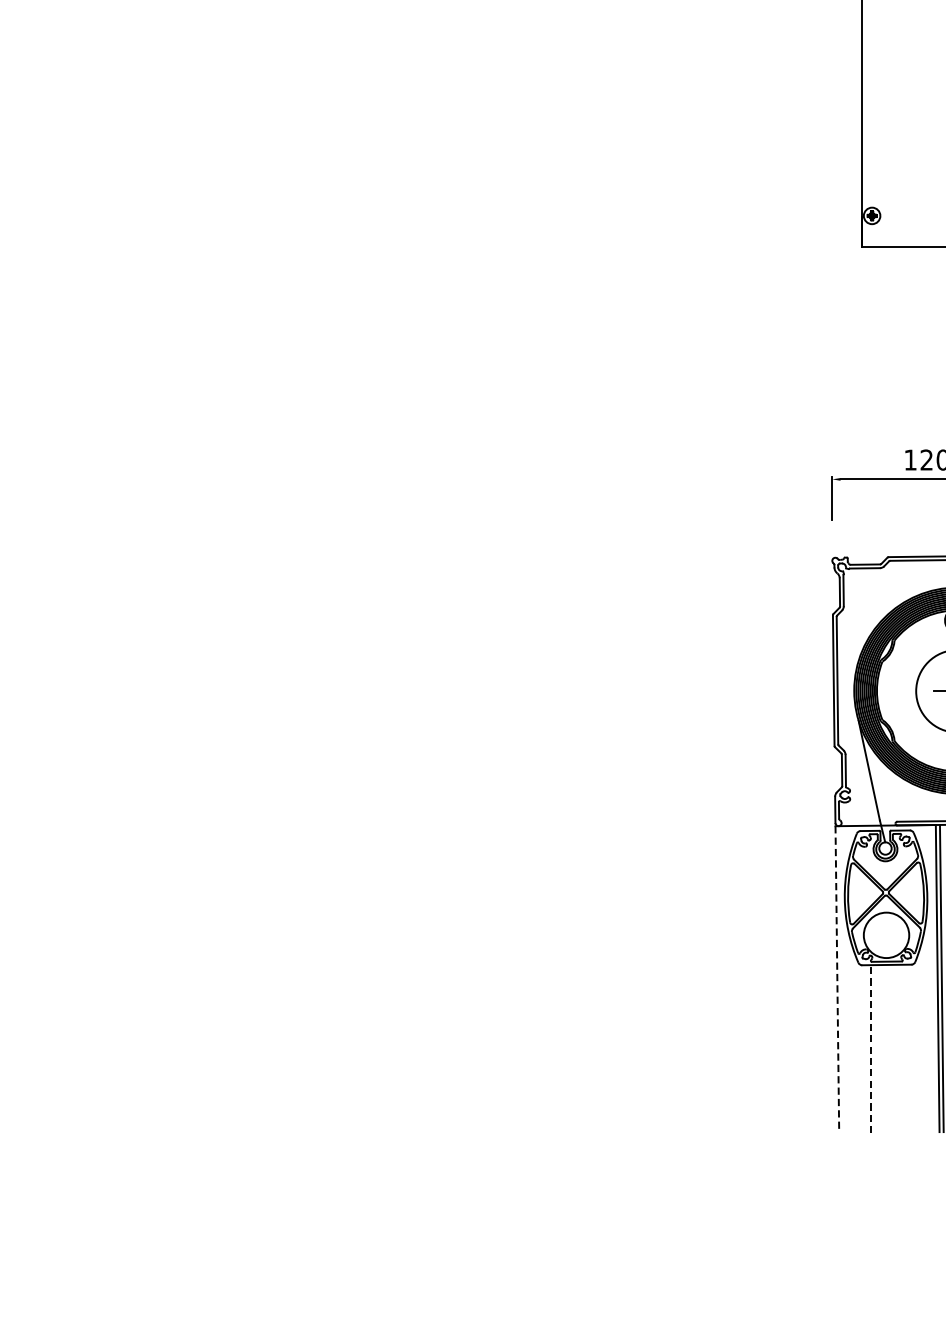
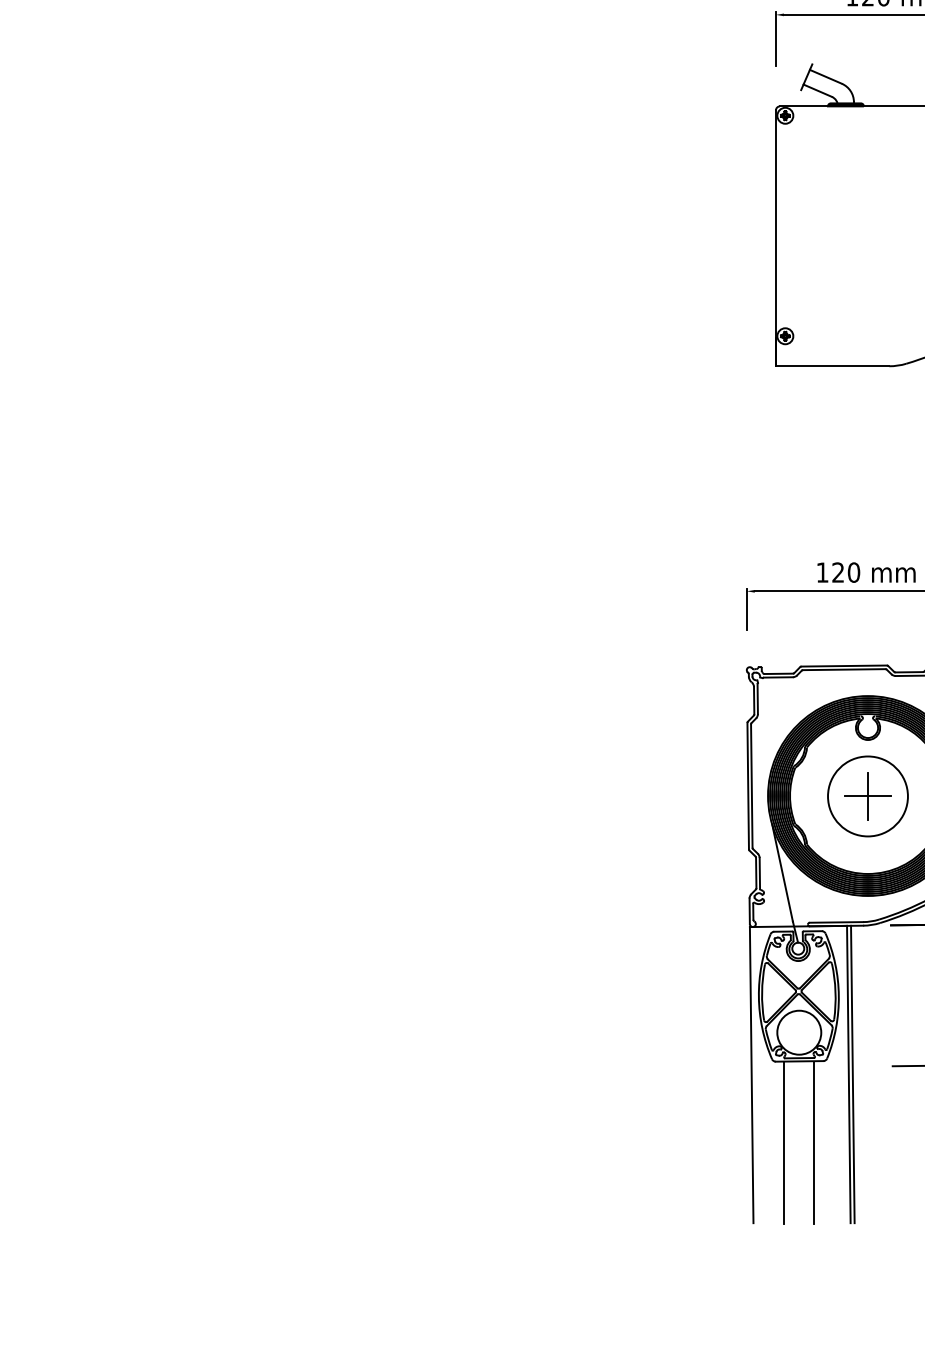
line: (837, 979) -> (751, 1075), dashed -> solid
line: (871, 1048) -> (784, 1142), dashed -> solid
line: (902, 1049) -> (814, 1143), added

